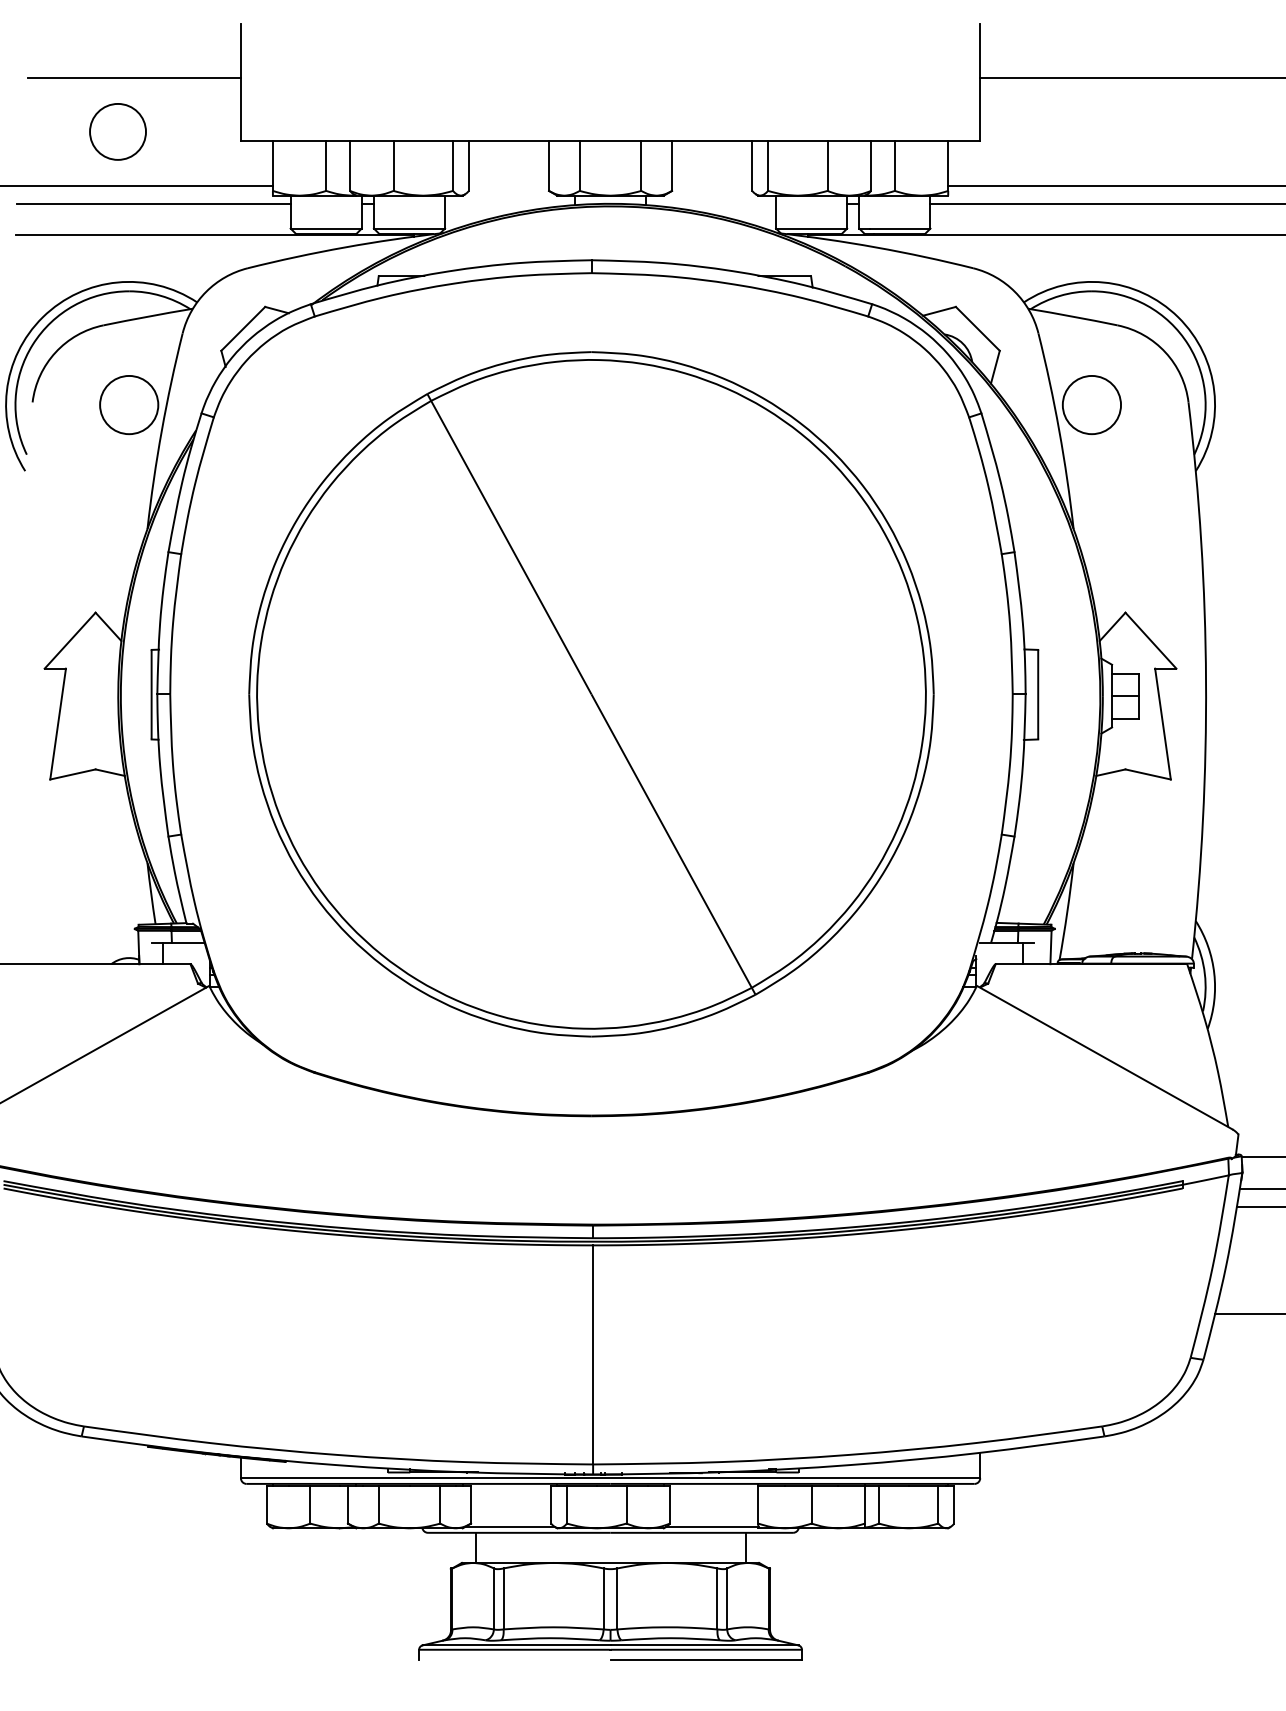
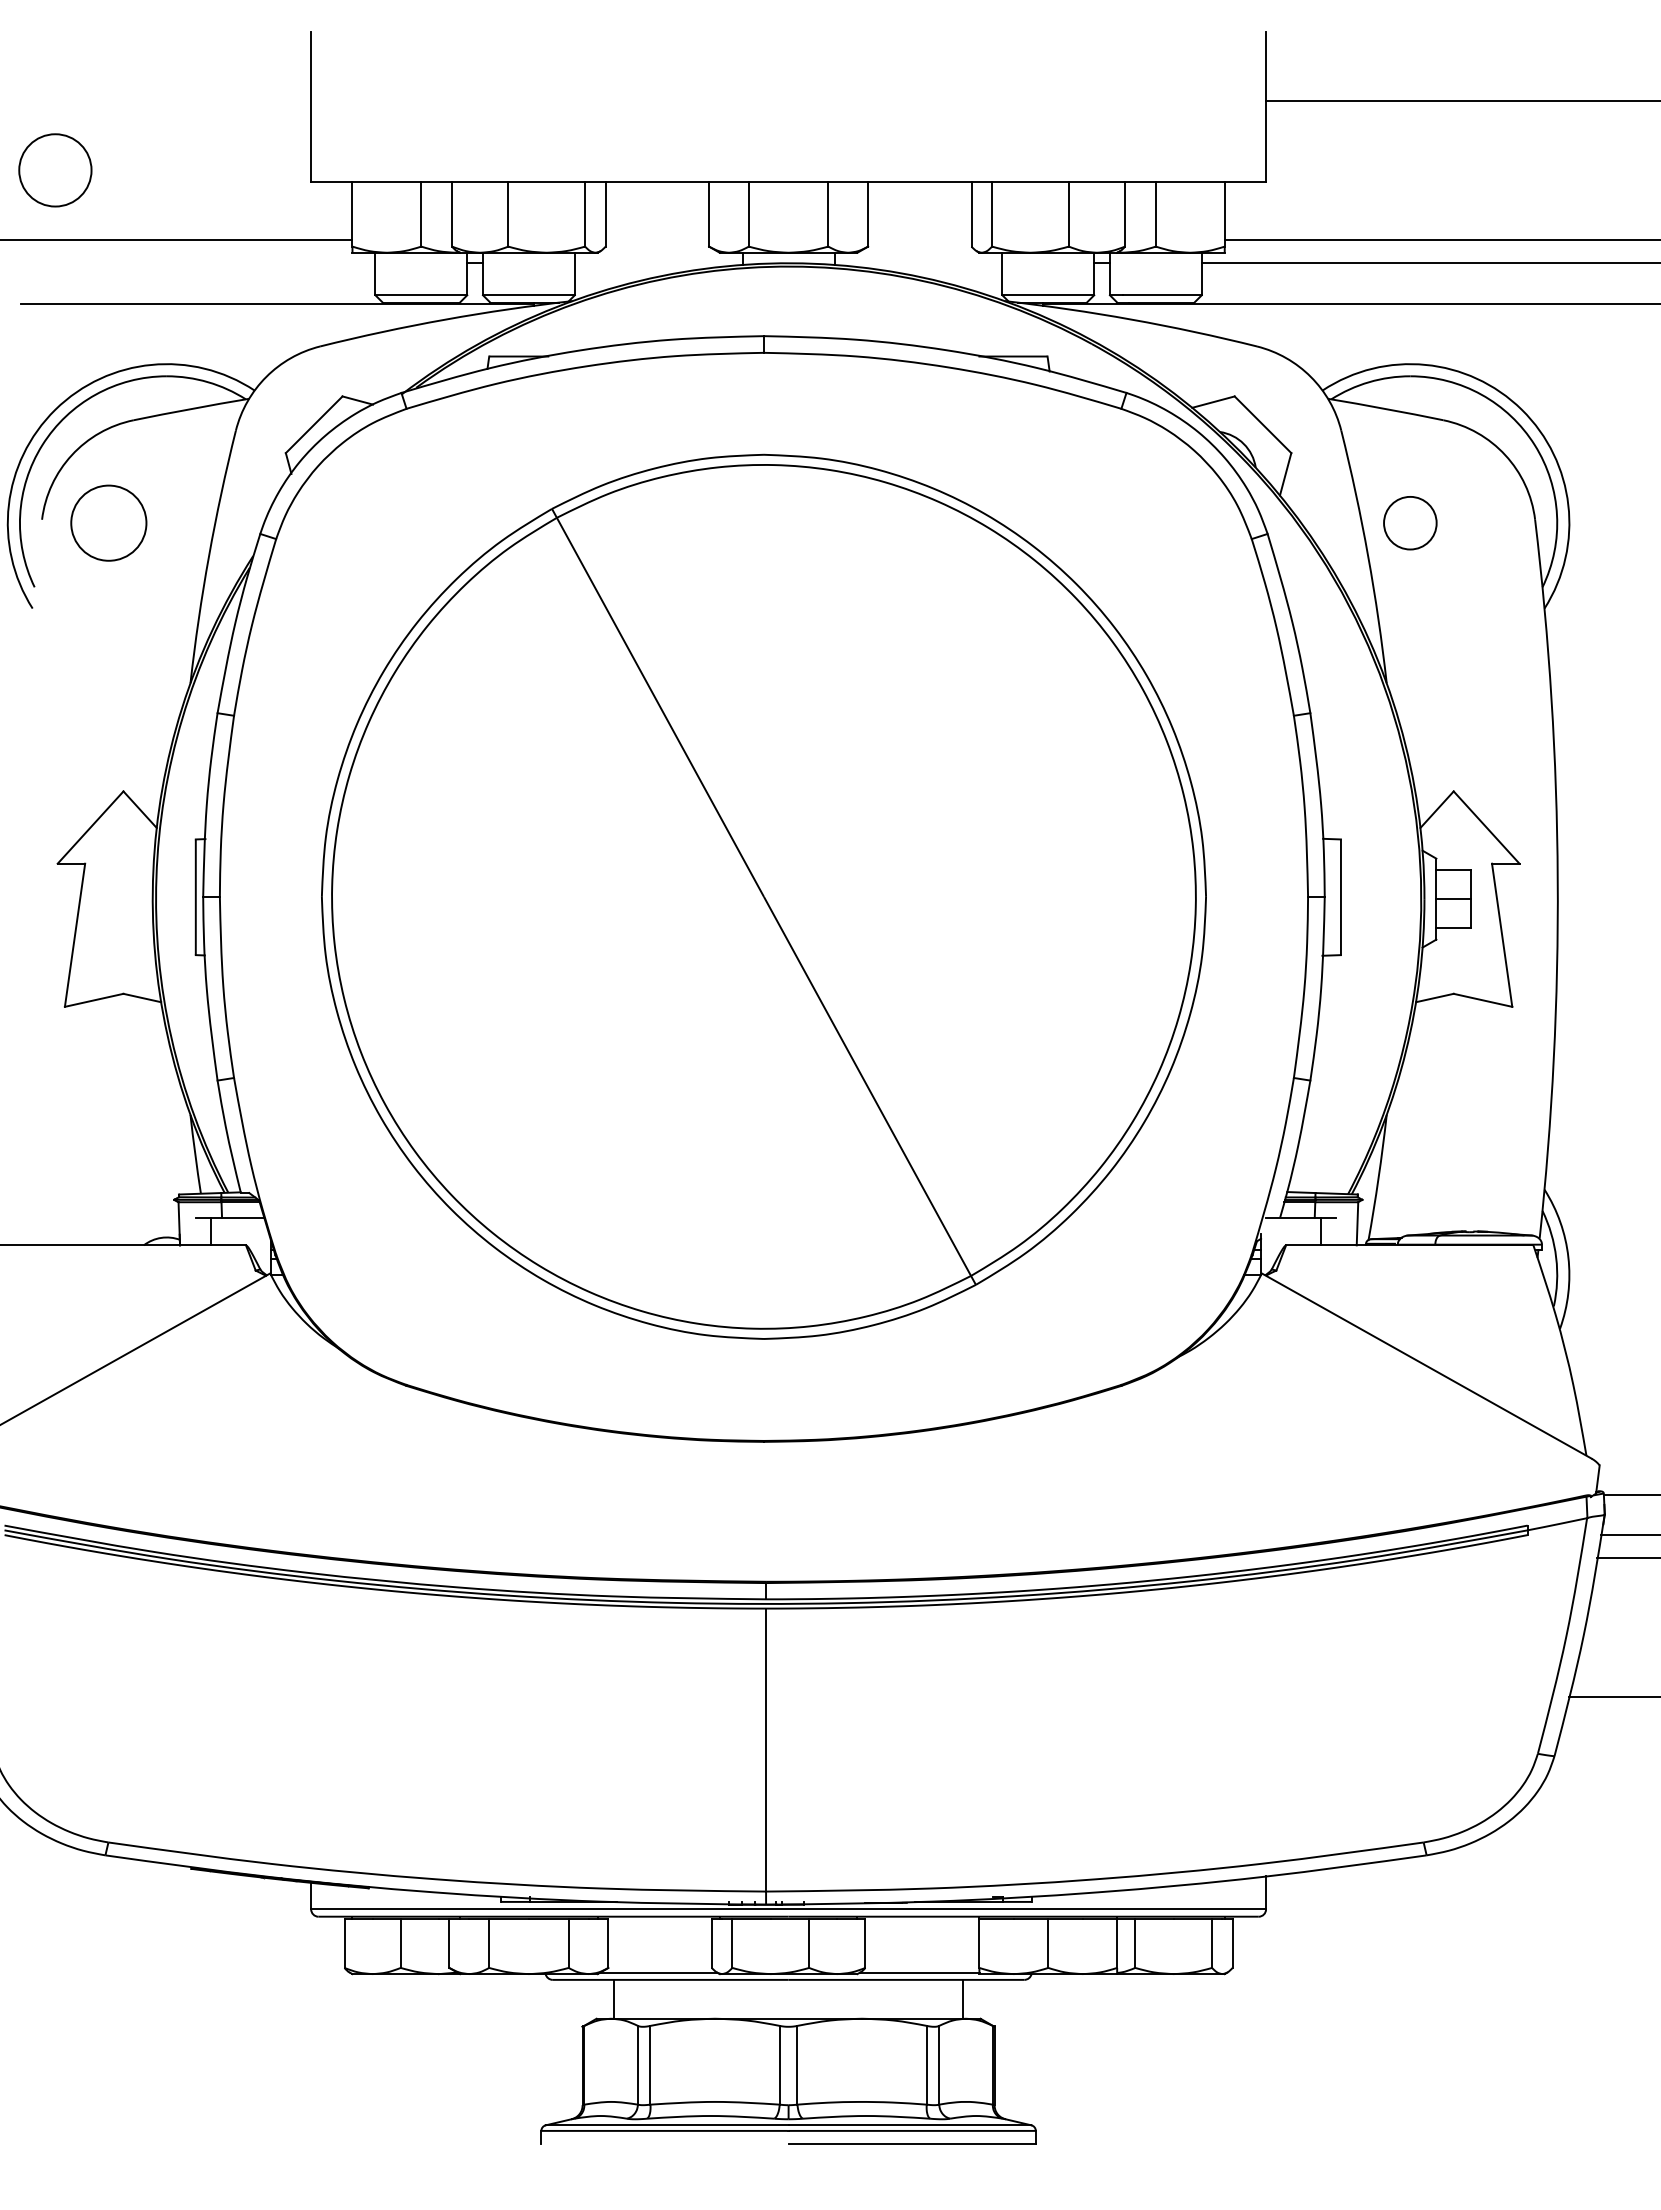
line: (134, 78) -> (173, 101), removed
circle: (118, 132) -> (55, 170), moved
line: (153, 203) -> (198, 262), removed
circle: (128, 404) -> (108, 522), moved
circle: (1091, 404) -> (1409, 522), size x0.7

